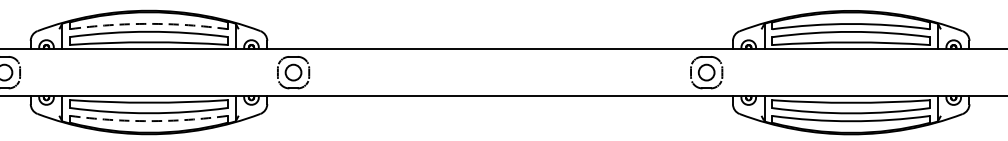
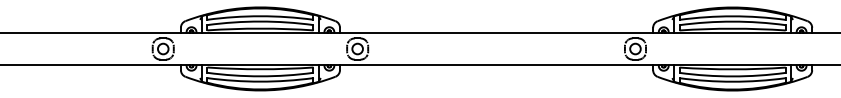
arc: (149, 24) -> (260, 16), dashed -> solid
arc: (149, 120) -> (260, 81), dashed -> solid

